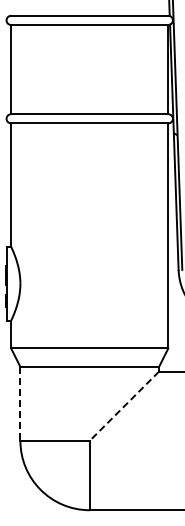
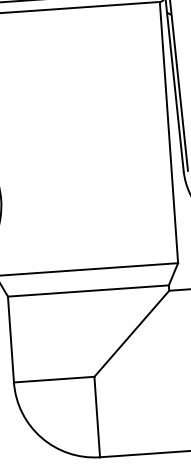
line: (20, 403) -> (11, 339), dashed -> solid
line: (124, 406) -> (131, 334), dashed -> solid

